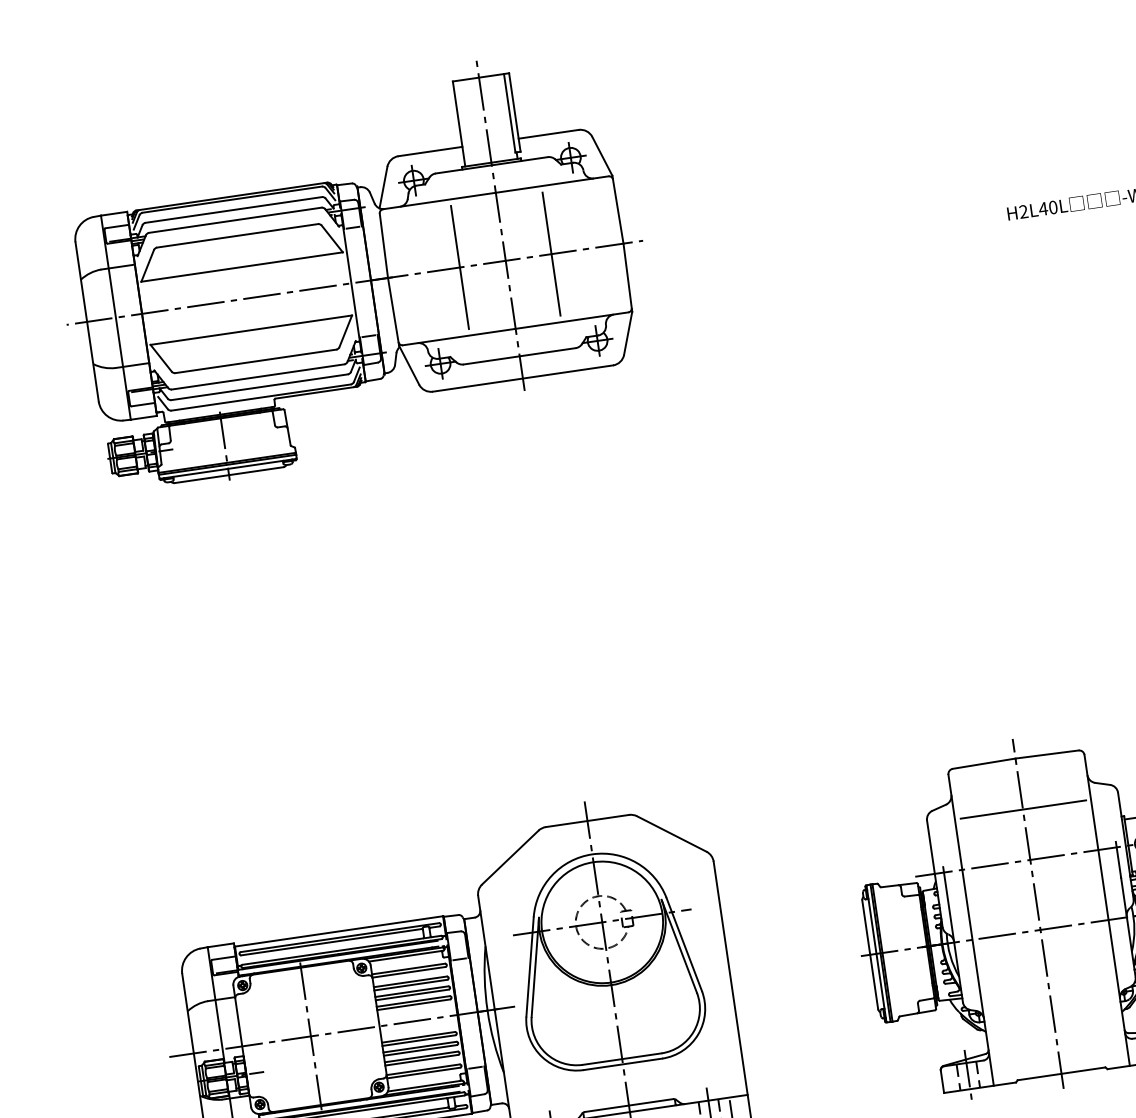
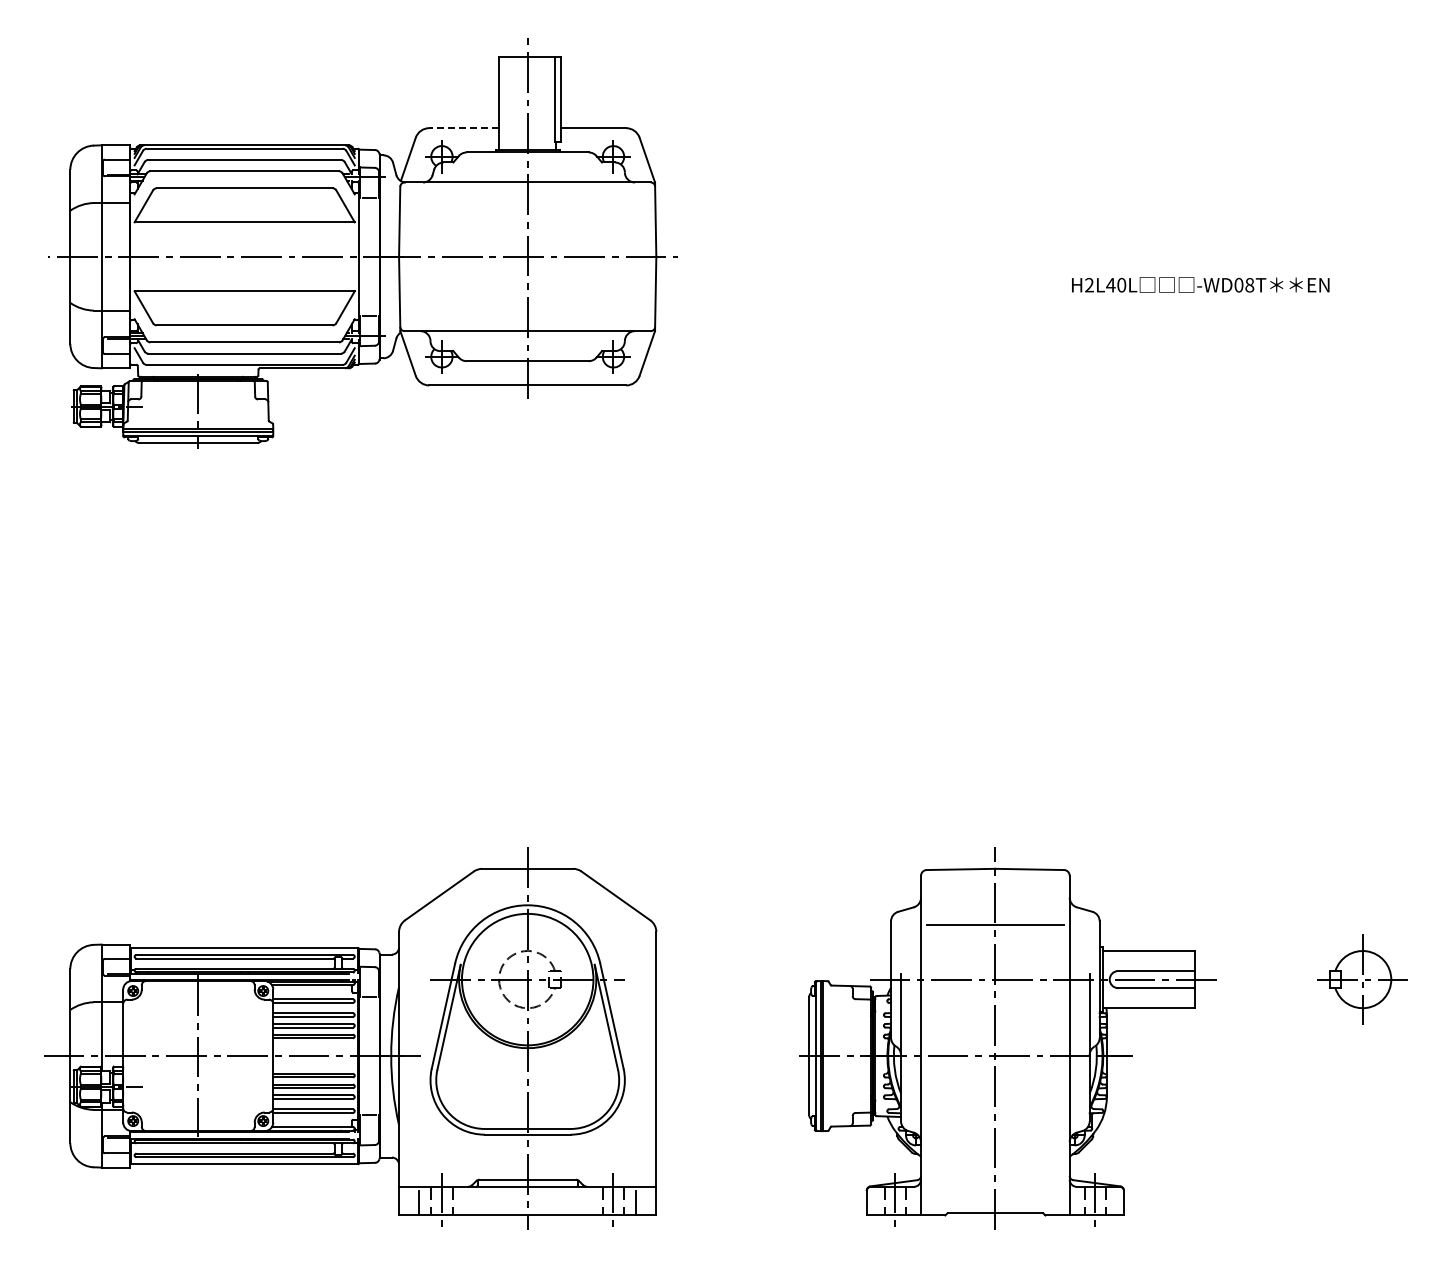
line: (430, 151) -> (464, 128), solid -> dashed
line: (551, 253) -> (577, 256), removed
line: (459, 267) -> (477, 256), removed

